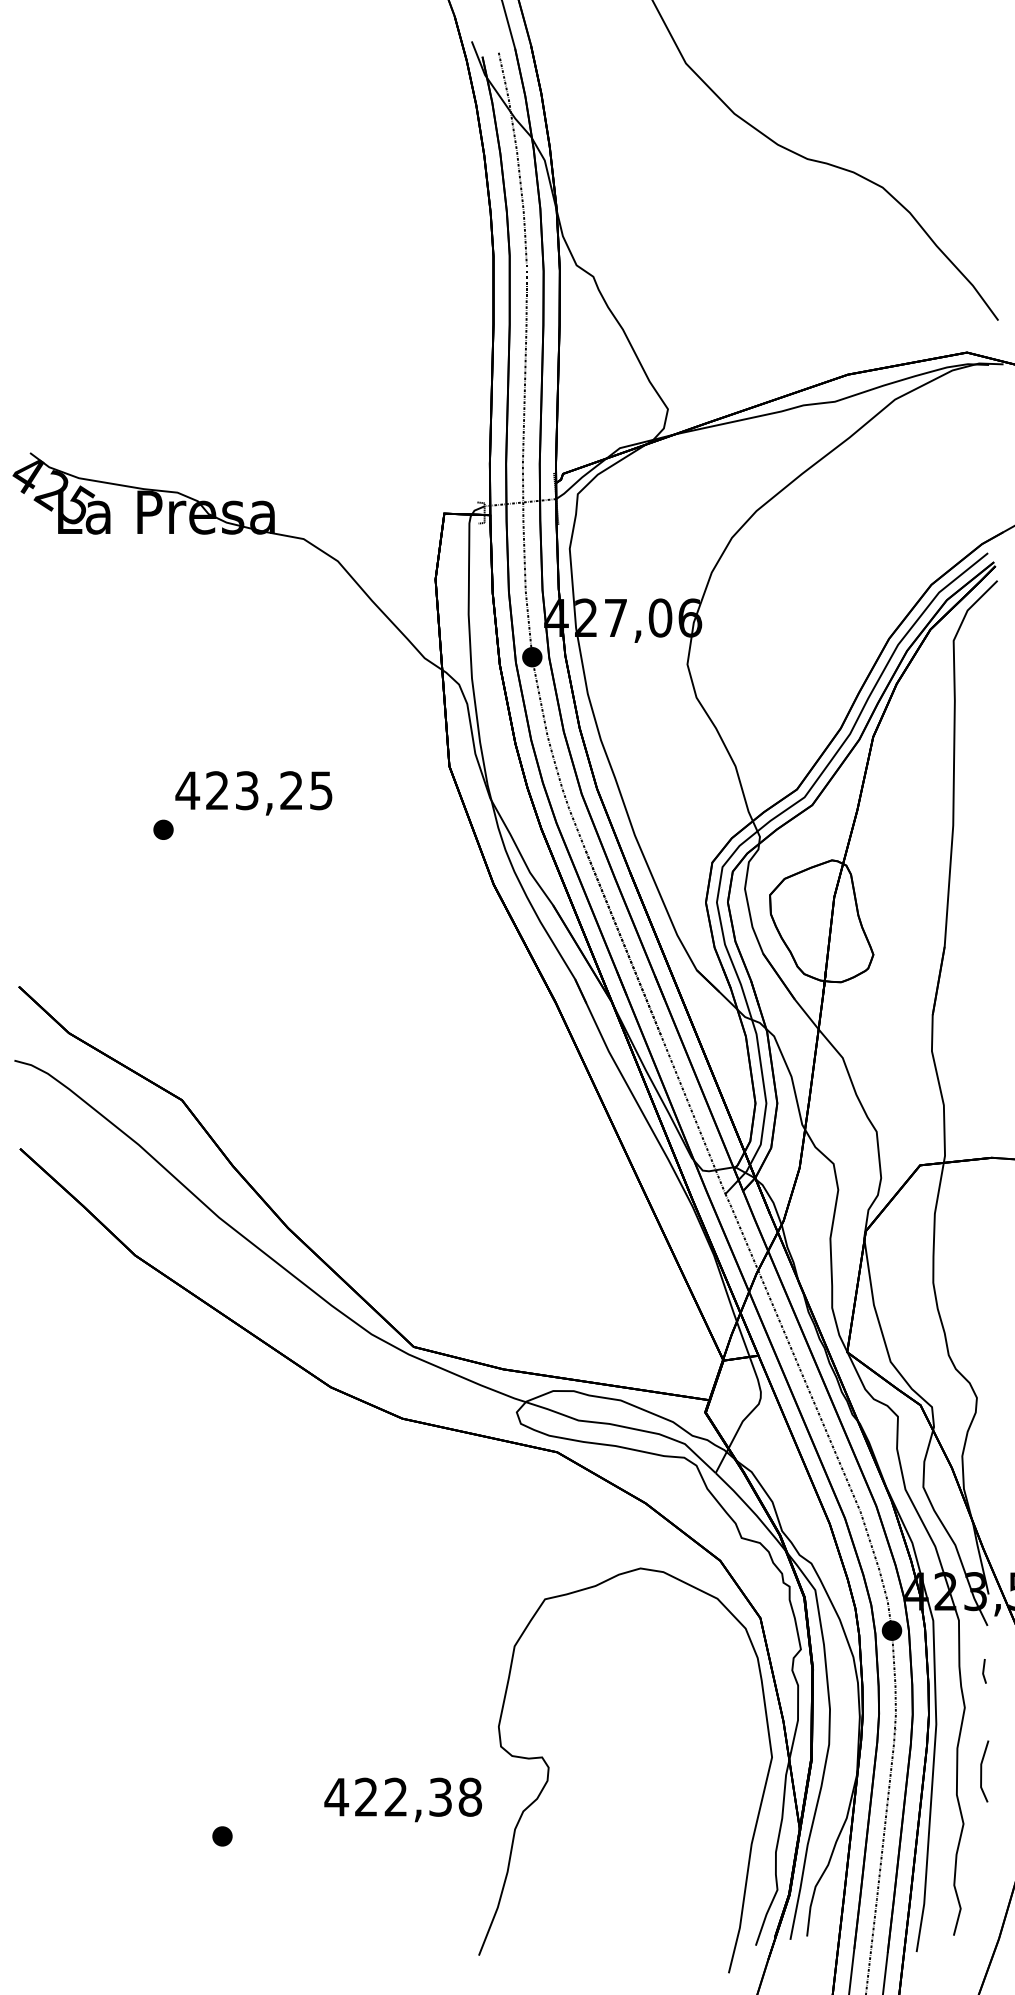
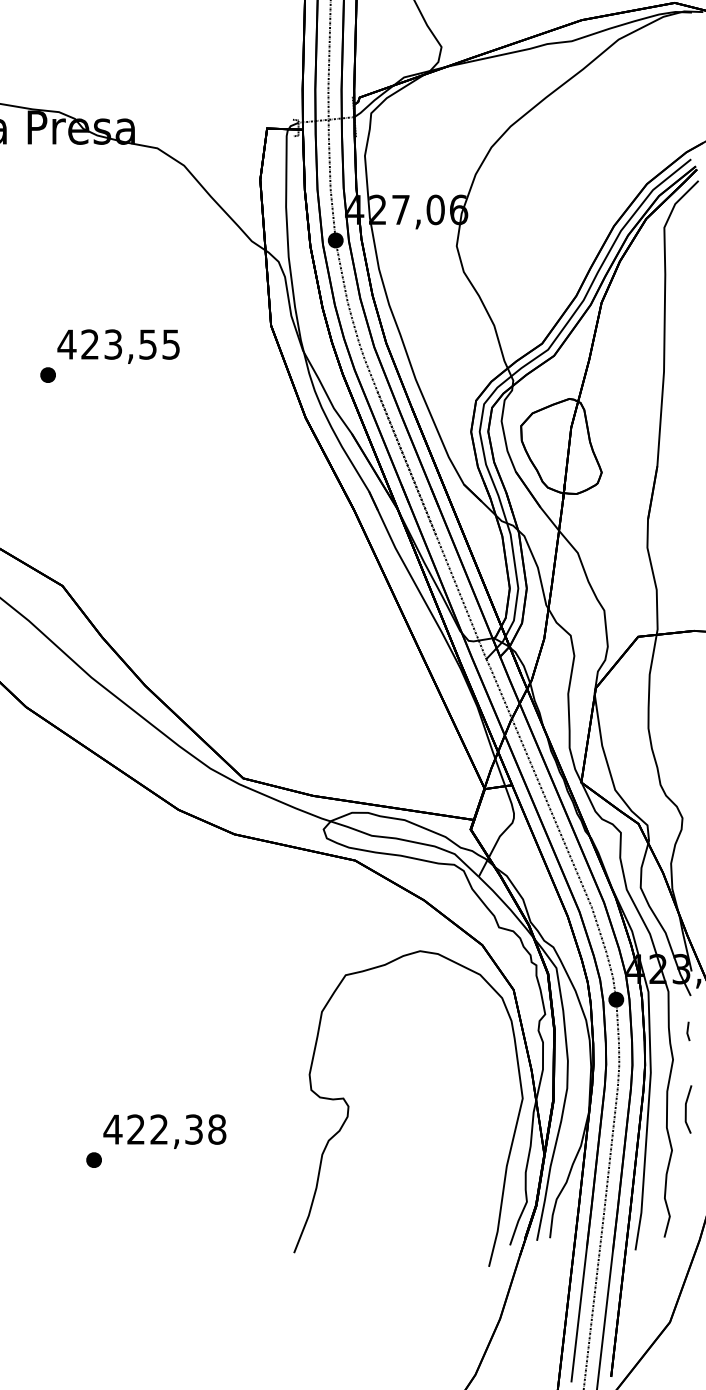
text: (291, 790) -> (147, 344), 423,25 -> 423,55
text: (403, 1799) -> (165, 1131), moved

